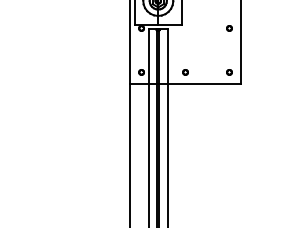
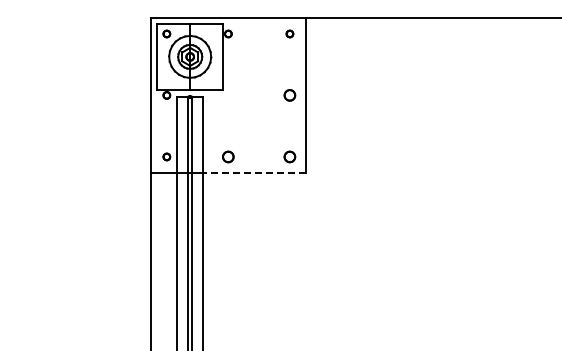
part: (229, 28) -> (289, 95), size x1.6
part: (185, 72) -> (228, 156), size x1.6
part: (229, 72) -> (289, 156), size x1.6
line: (204, 84) -> (254, 173), solid -> dashed

